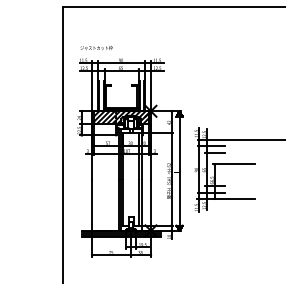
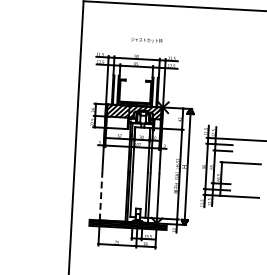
text: (96, 48) -> (146, 40), moved
line: (92, 205) -> (101, 195), solid -> dashed

